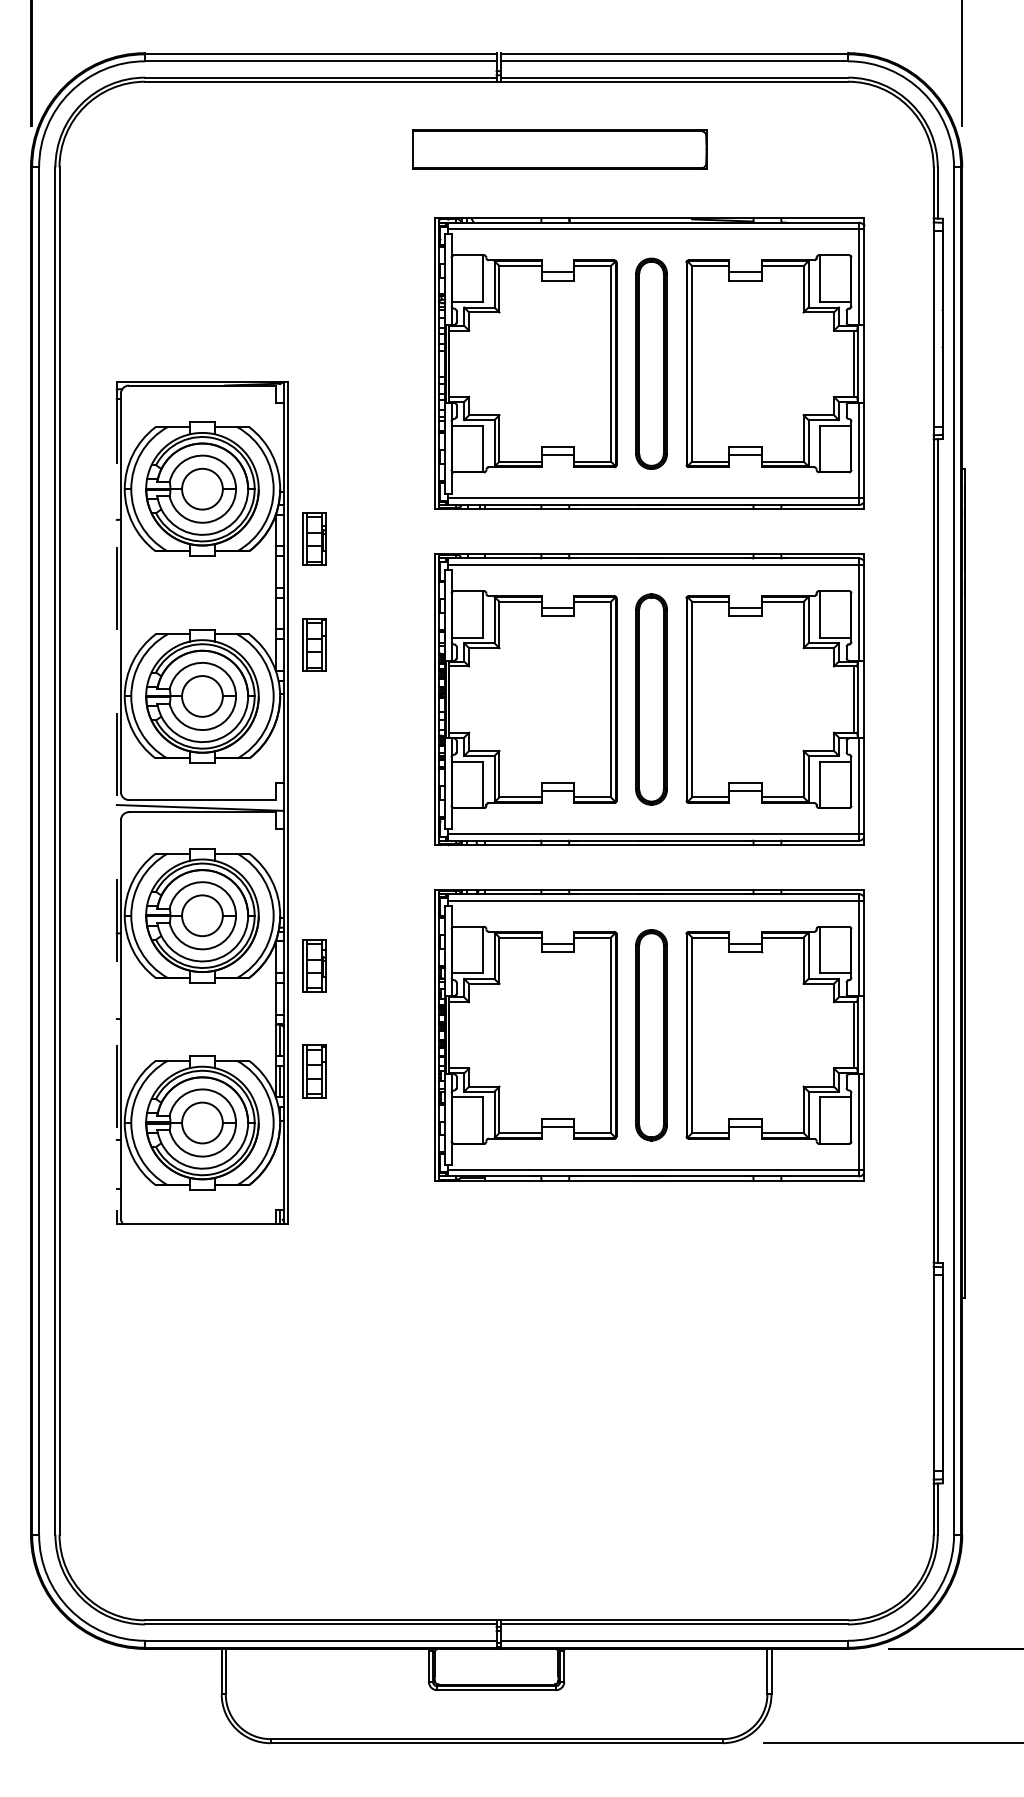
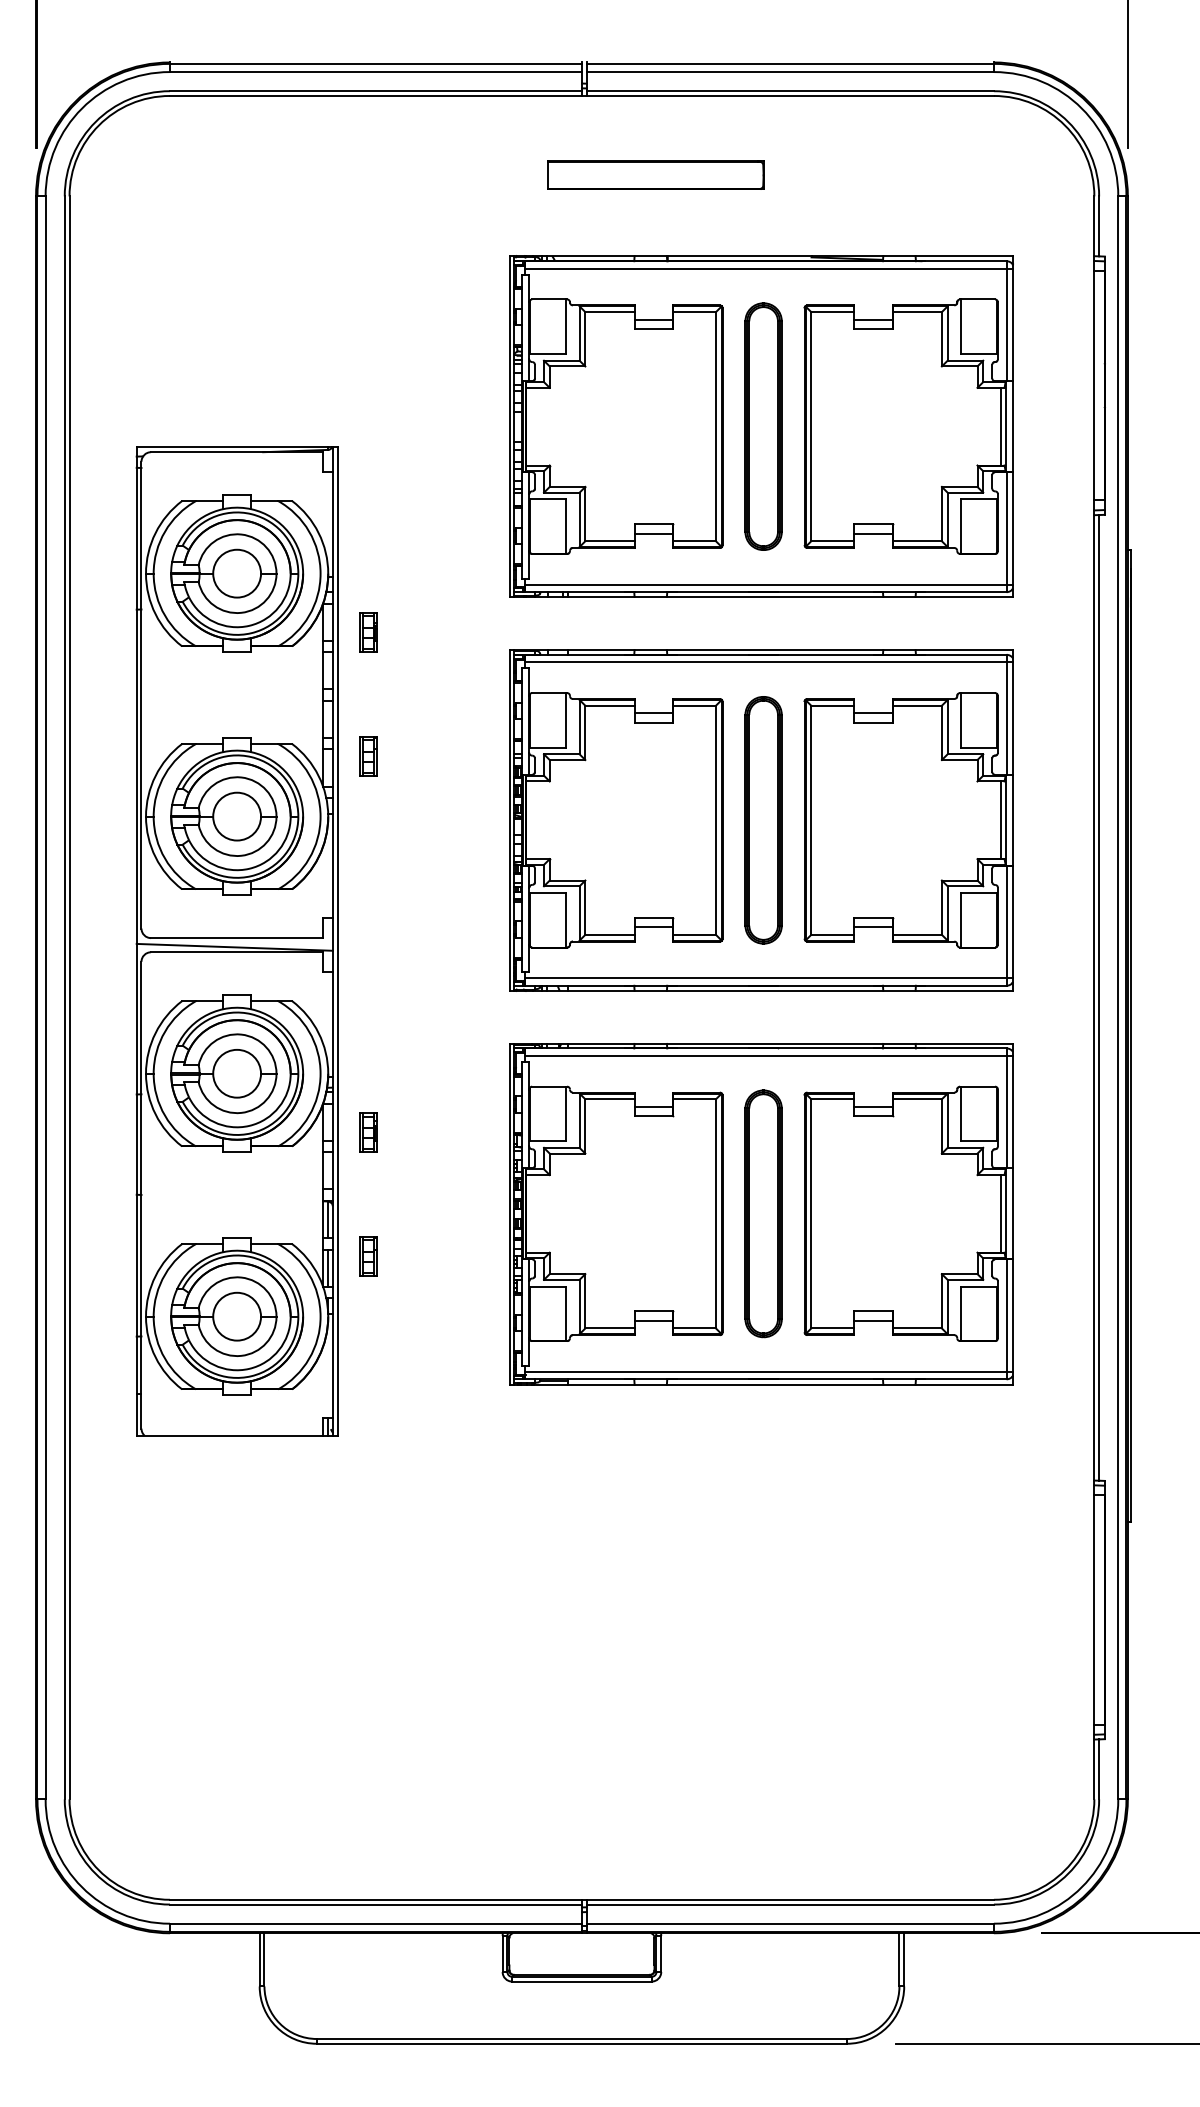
part: (559, 148) -> (655, 174), size x0.62
part: (314, 539) -> (368, 632), size x0.62
part: (314, 645) -> (368, 756), size x0.62
line: (116, 803) -> (136, 942), dashed -> solid
part: (314, 965) -> (368, 1132), size x0.62
part: (314, 1071) -> (368, 1256), size x0.62

